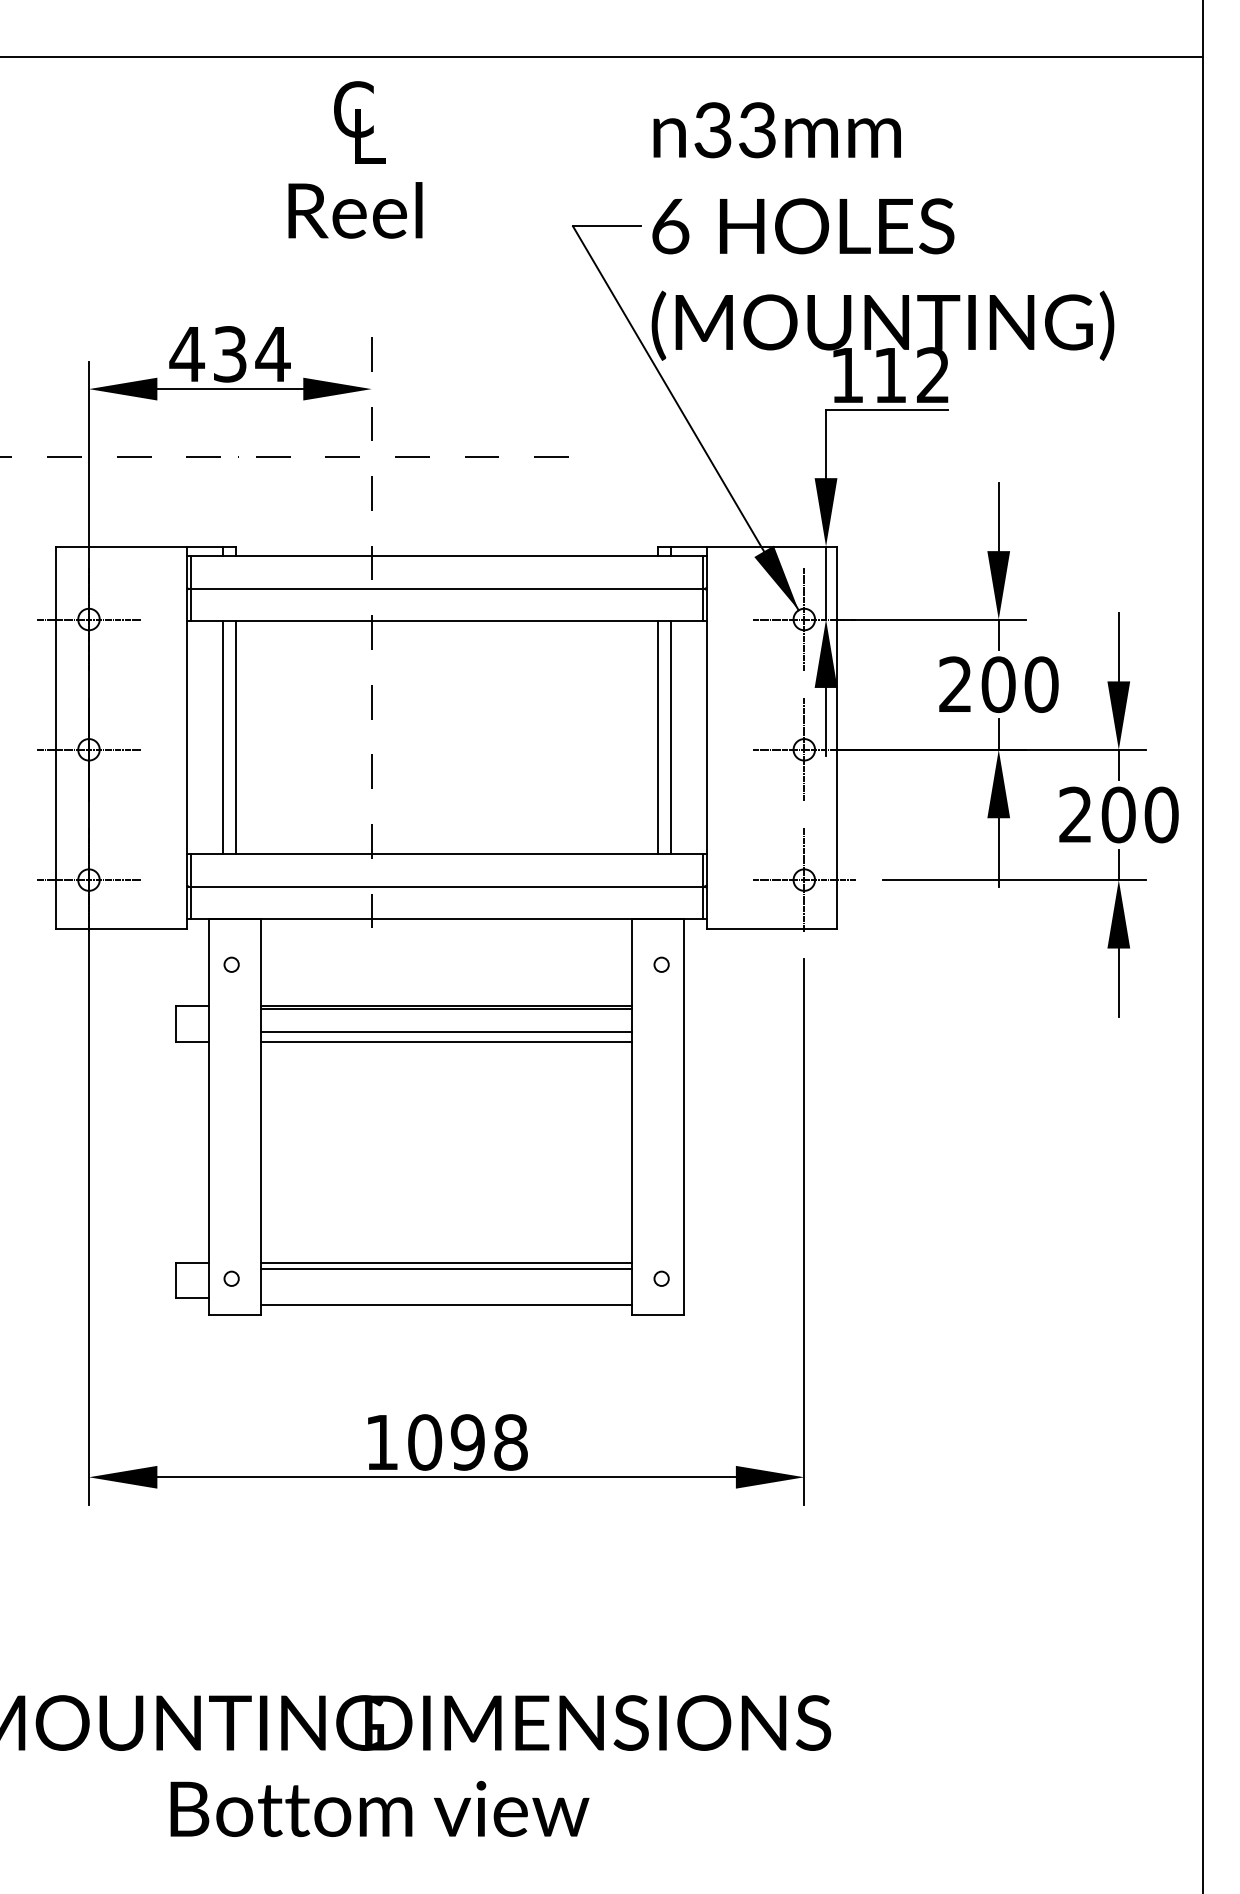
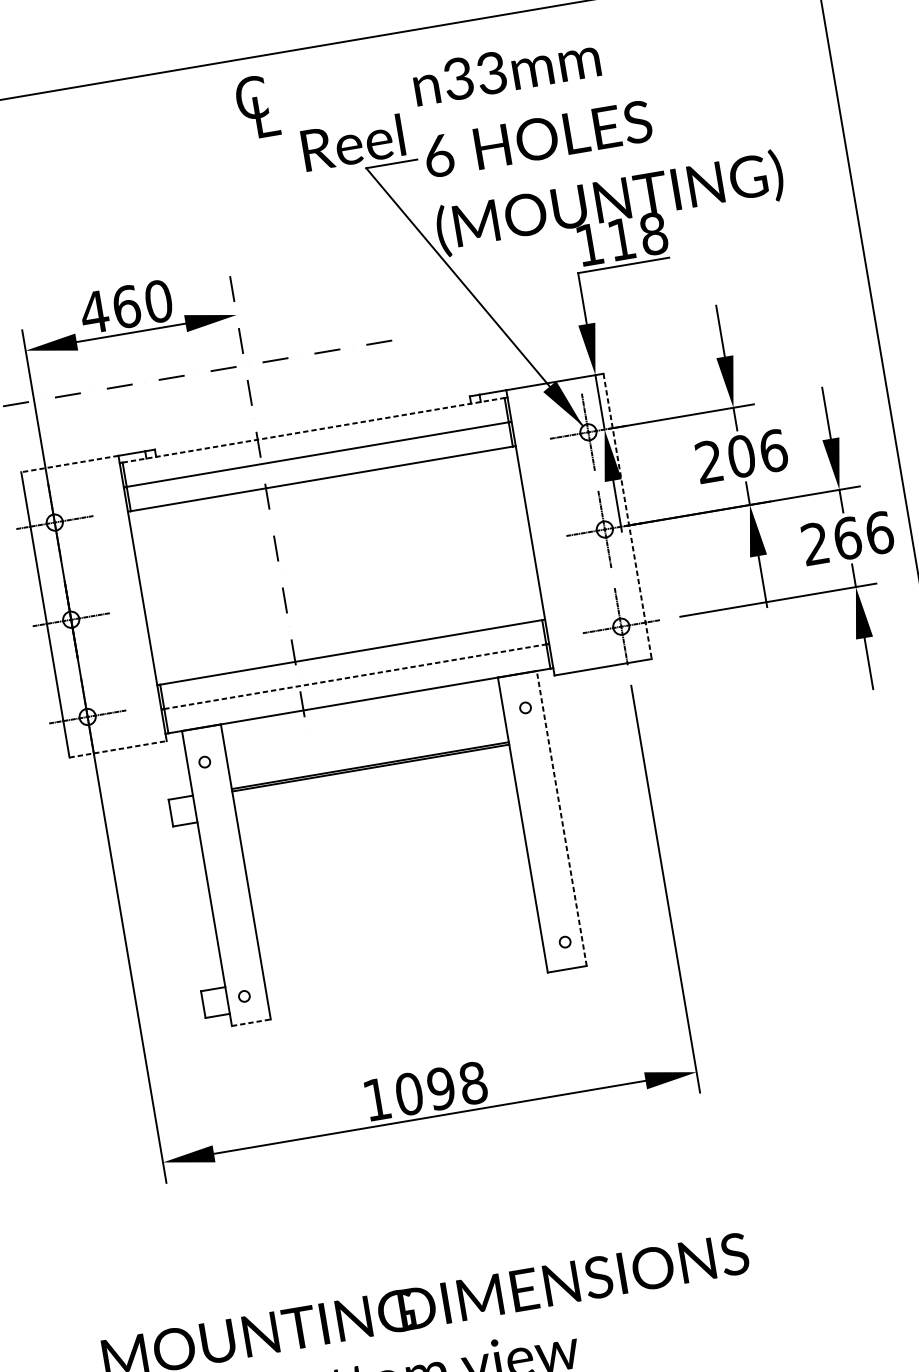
text: (359, 122) -> (257, 106), moved
text: (355, 210) -> (353, 142), moved
text: (251, 354) -> (142, 304), 434 -> 460
text: (933, 375) -> (654, 233), 112 -> 118
line: (121, 546) -> (69, 464), solid -> dashed
line: (447, 556) -> (314, 430), solid -> dashed
text: (1041, 684) -> (773, 450), 200 -> 206
line: (222, 737) -> (169, 593), removed
line: (235, 737) -> (178, 592), removed
line: (657, 737) -> (493, 538), removed
line: (670, 737) -> (503, 537), removed
line: (836, 738) -> (627, 517), solid -> dashed
text: (1139, 814) -> (863, 535), 200 -> 266
line: (447, 886) -> (355, 676), solid -> dashed
line: (122, 928) -> (118, 748), solid -> dashed
line: (446, 1031) -> (373, 784), removed
line: (446, 1041) -> (374, 792), removed
line: (684, 1116) -> (561, 818), solid -> dashed
line: (446, 1262) -> (402, 957), removed
line: (446, 1269) -> (403, 962), removed
line: (446, 1304) -> (407, 988), removed
line: (235, 1314) -> (251, 1022), solid -> dashed

